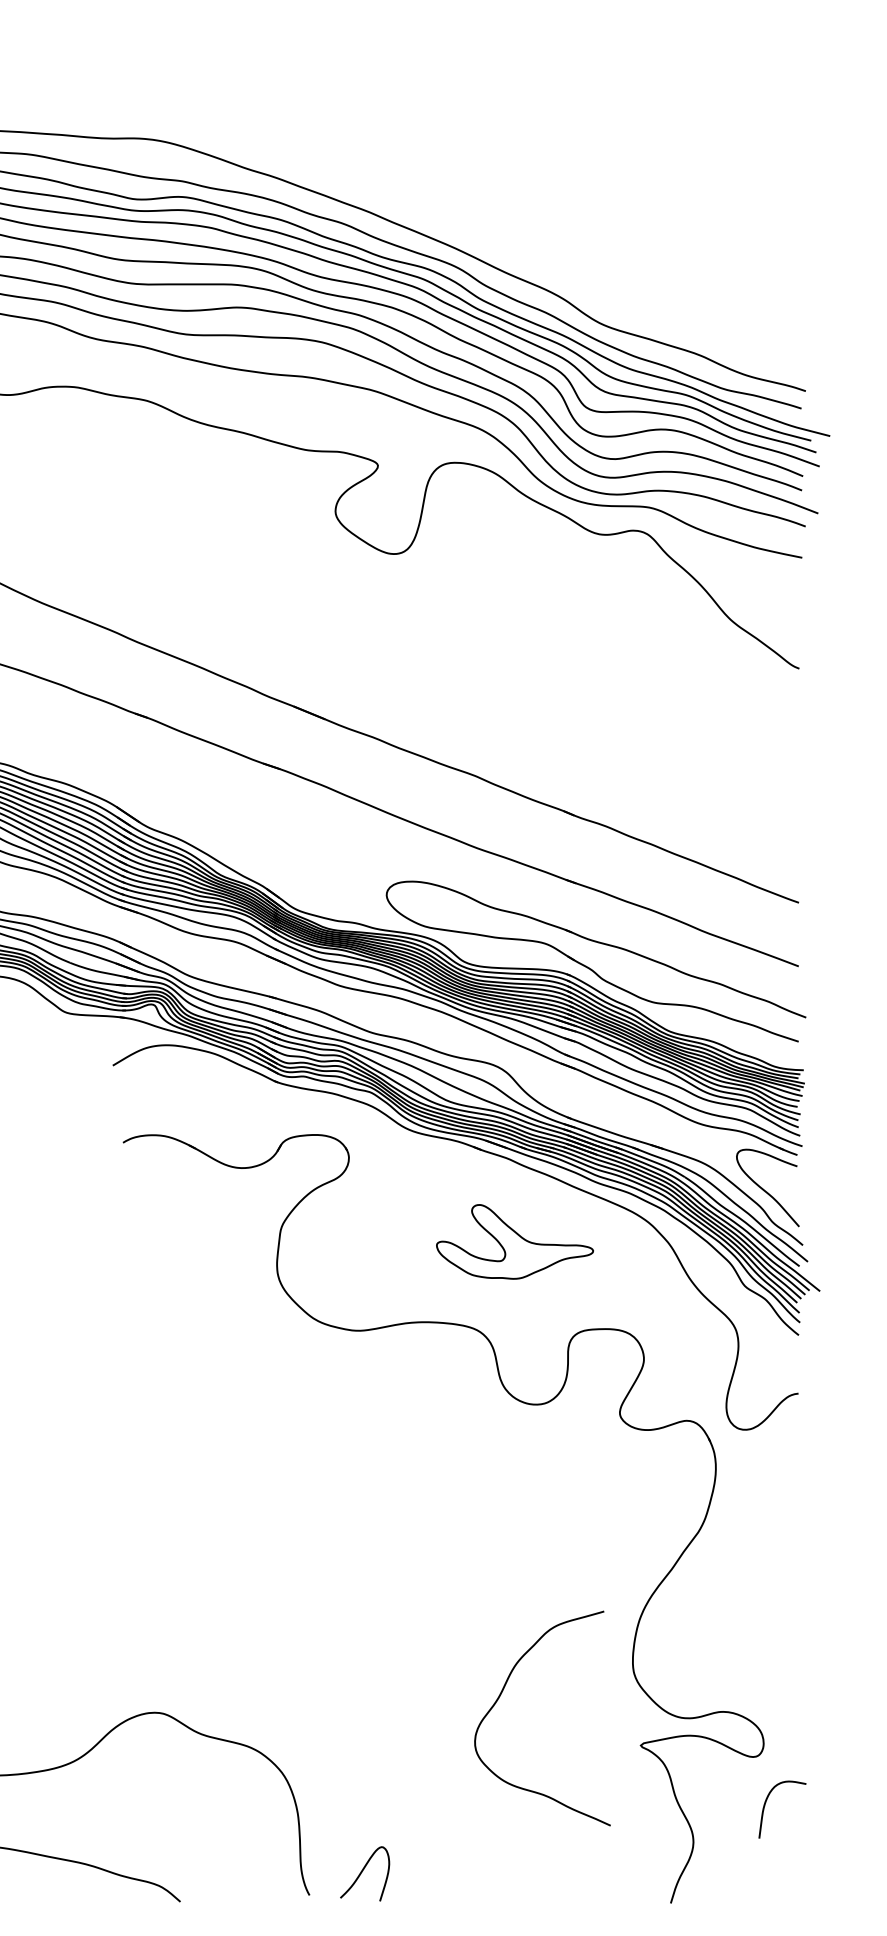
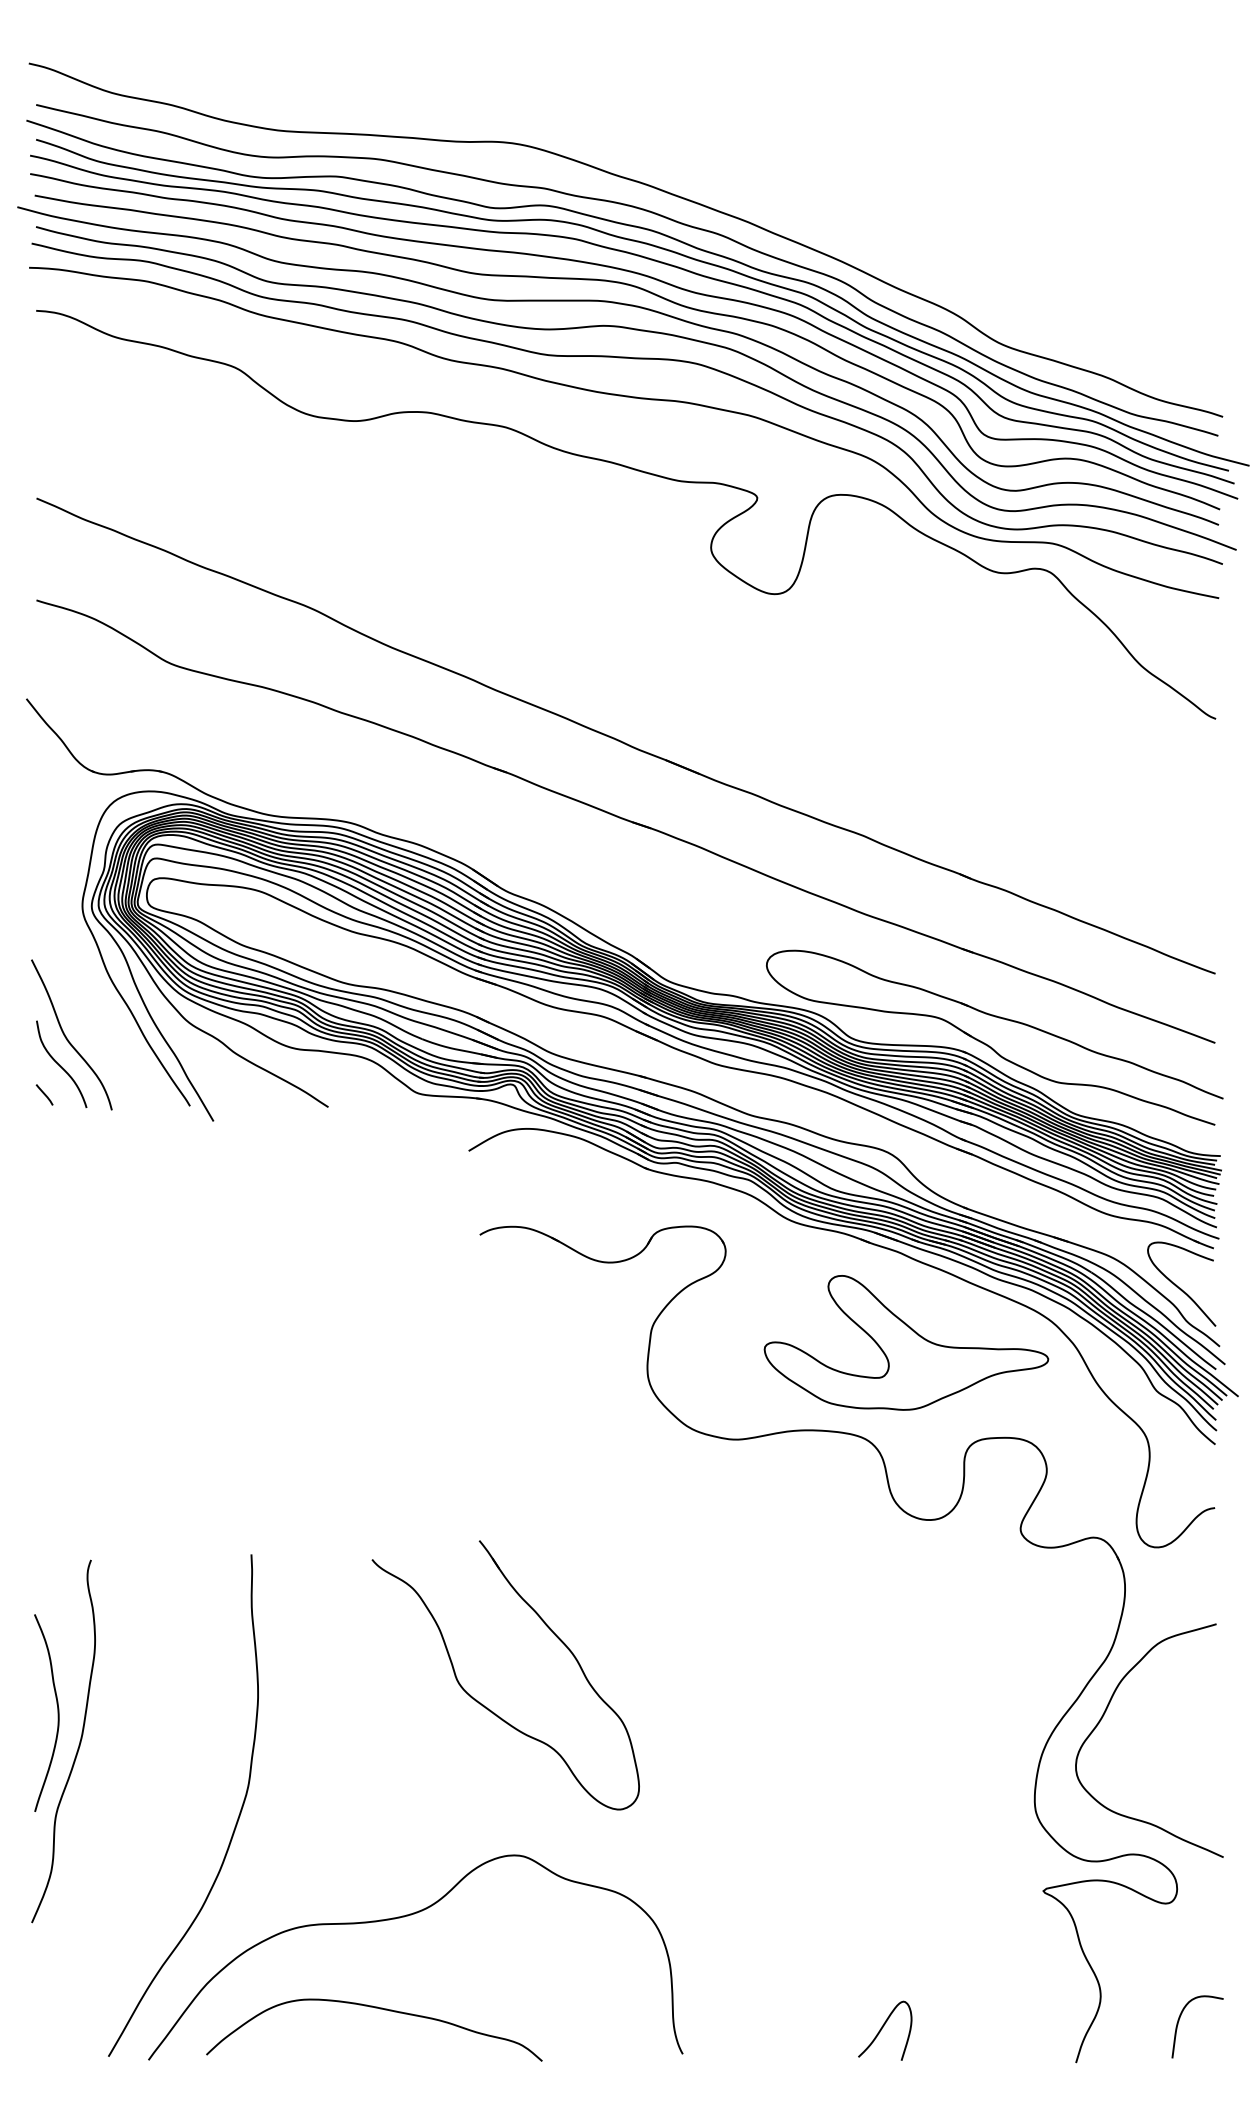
part: (515, 1241) -> (906, 1342), size x1.67
part: (129, 1575) -> (486, 1706), added
curve: (500, 1697) -> (1103, 1717), moved
curve: (765, 1804) -> (1179, 2021), moved
curve: (362, 1872) -> (882, 2029), moved

